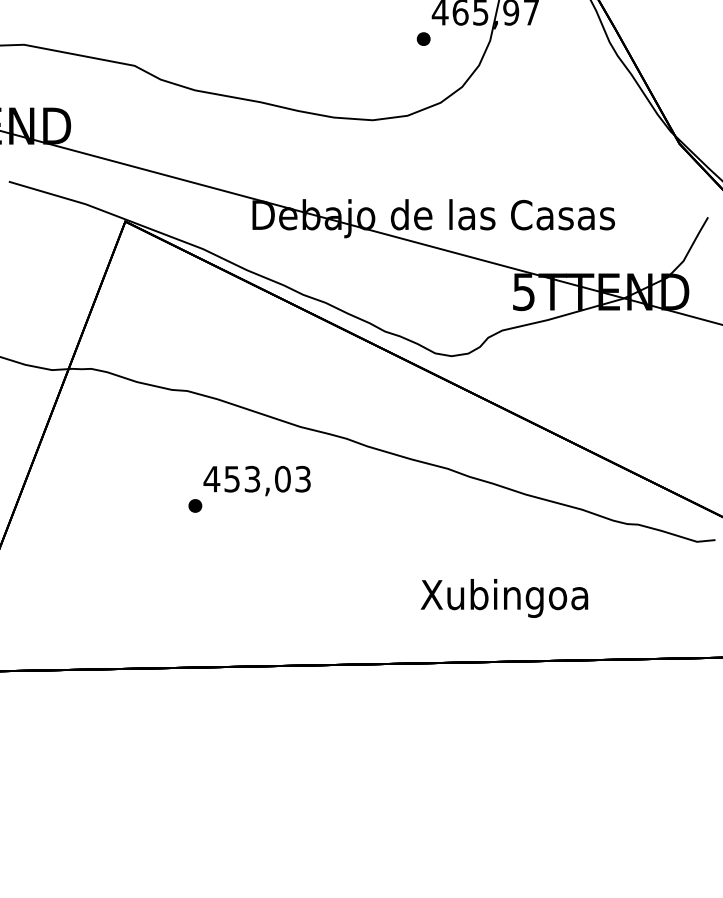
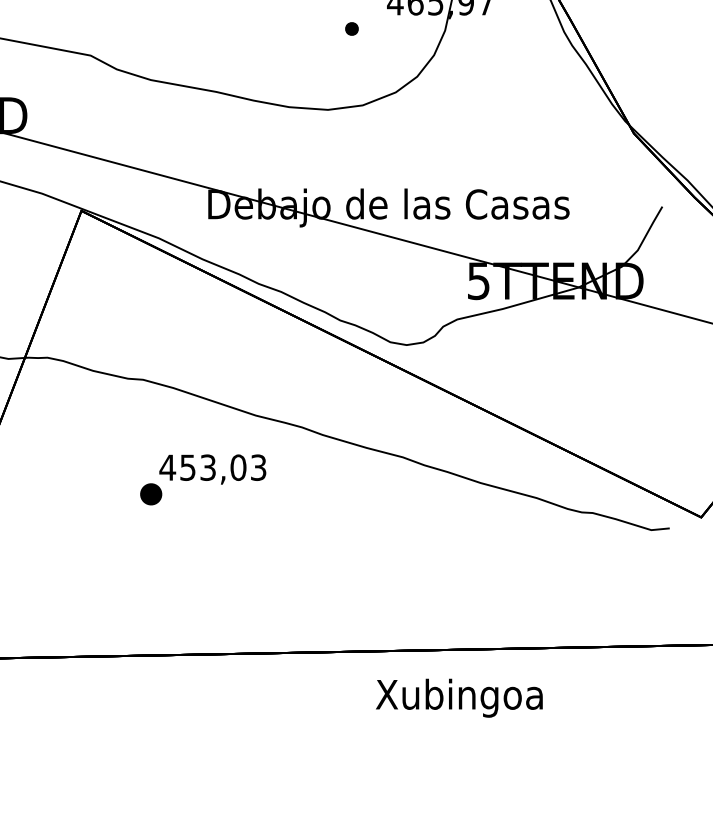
part: (423, 38) -> (351, 28), moved
part: (195, 505) -> (151, 493), size x1.6
text: (504, 598) -> (459, 698), moved

